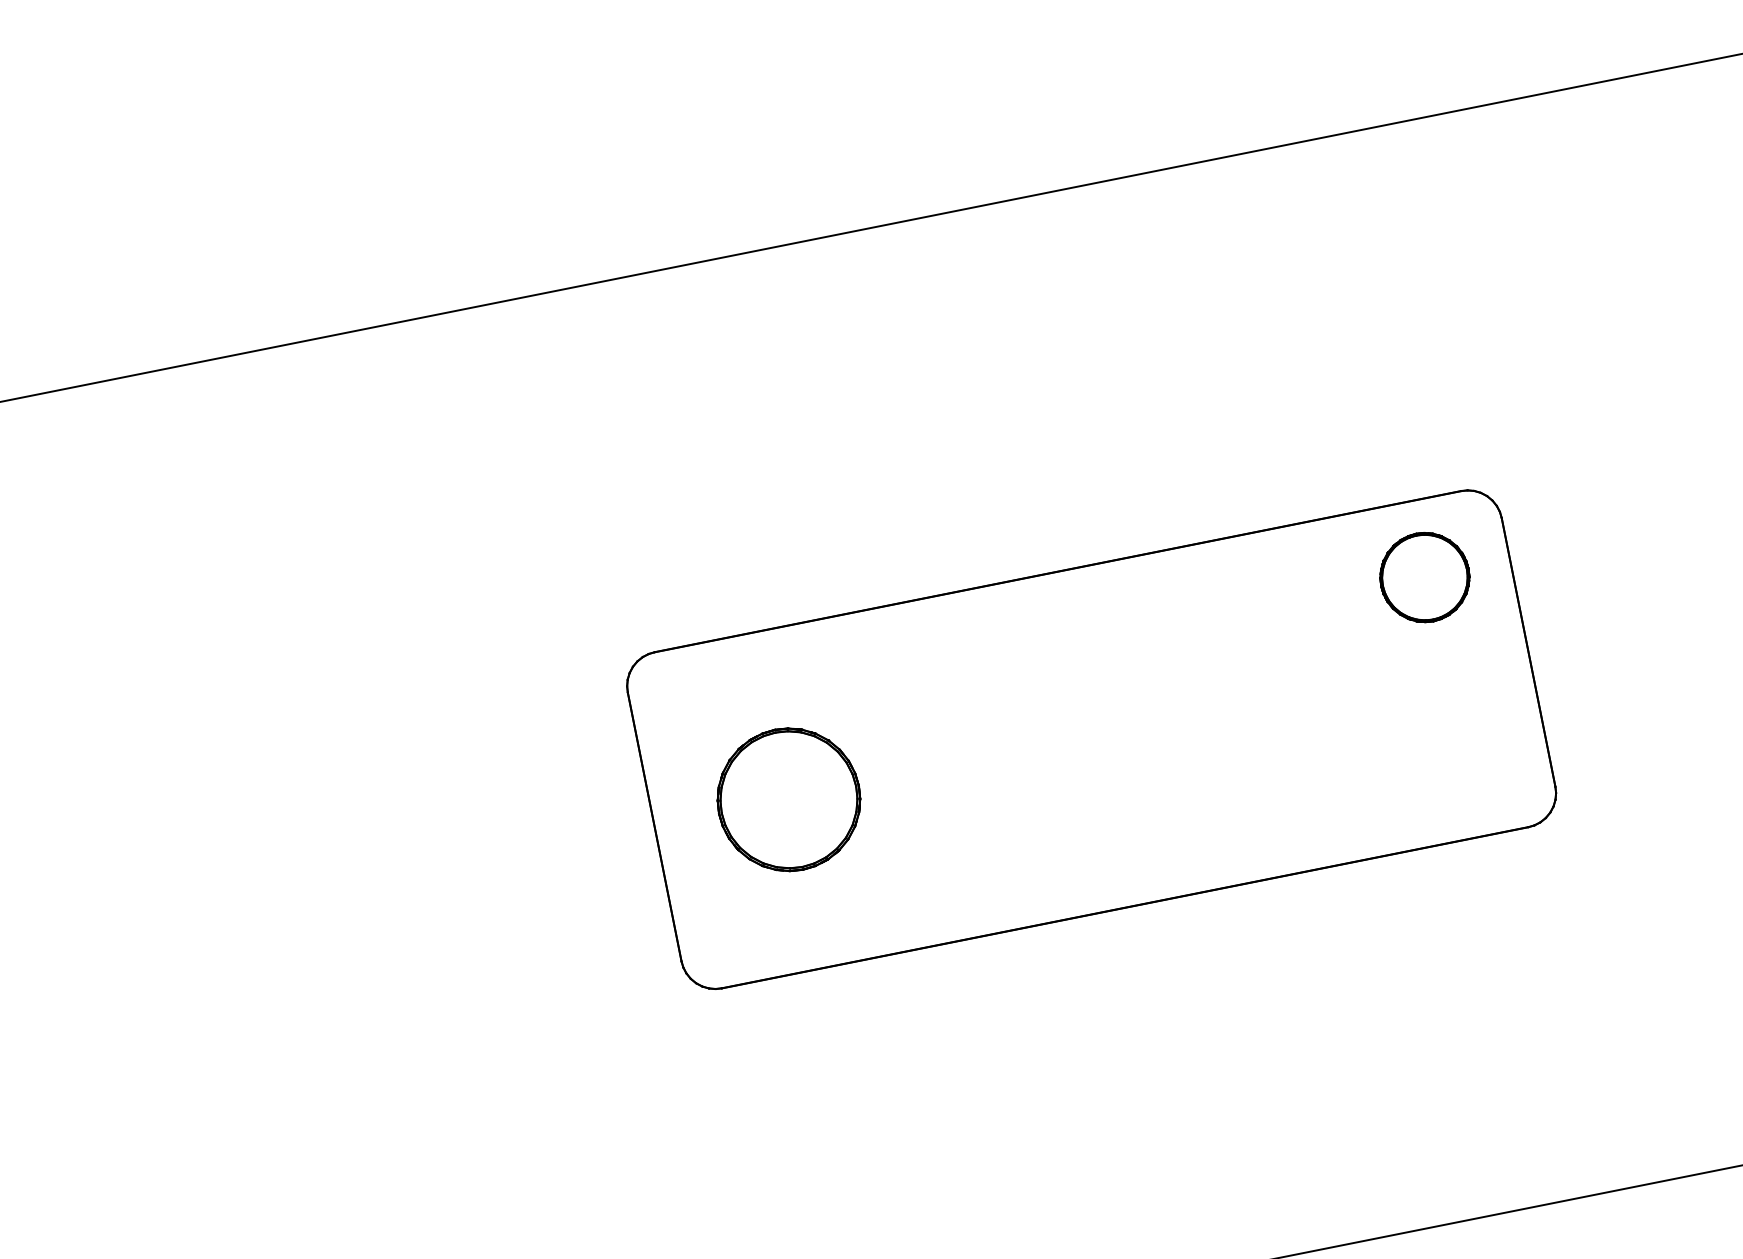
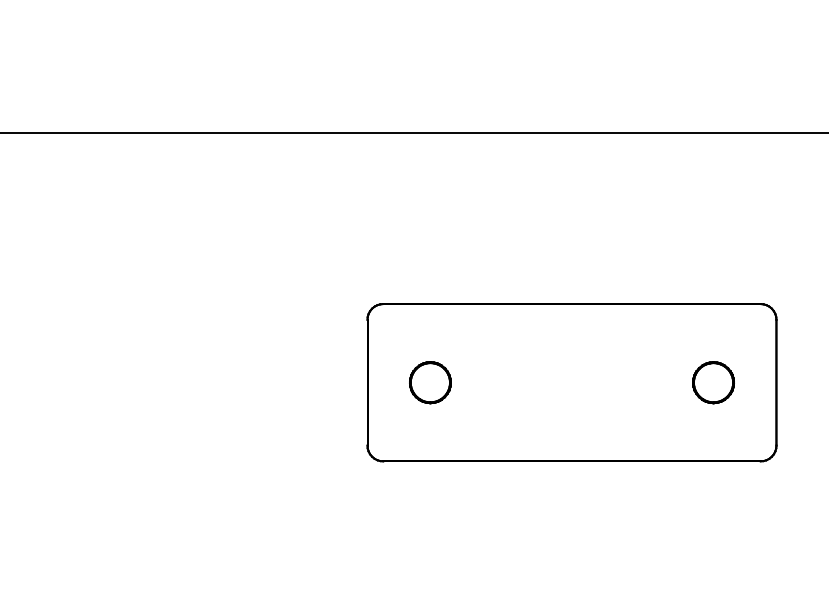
part: (1424, 577) -> (713, 382), moved
part: (789, 799) -> (430, 382), size x0.62

